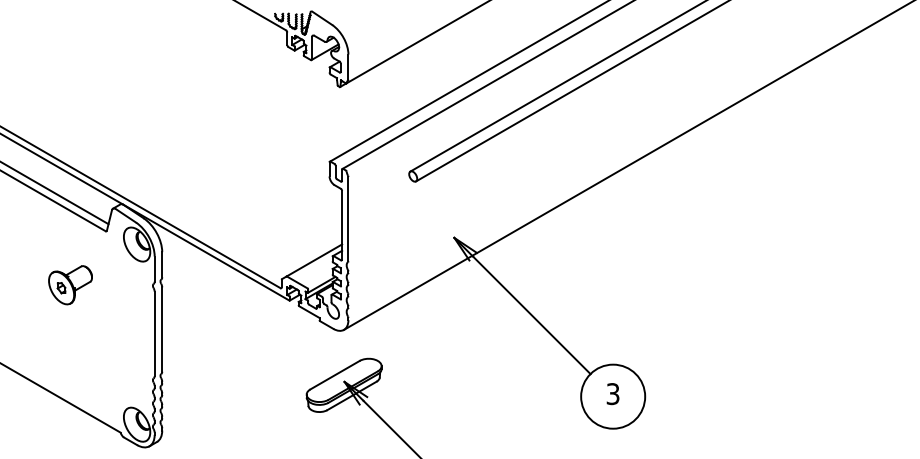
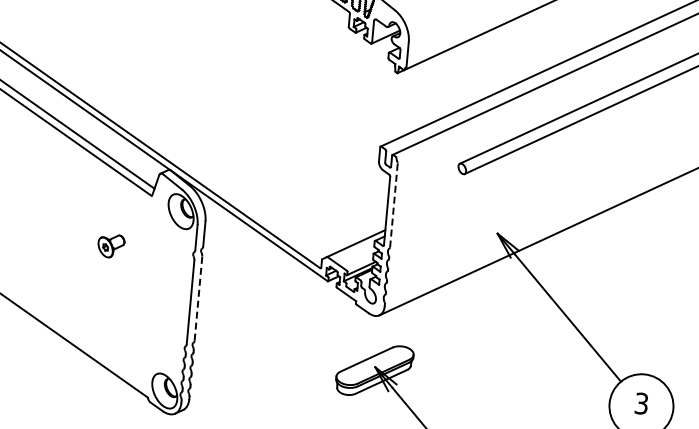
line: (348, 218) -> (394, 204), solid -> dashed
part: (70, 285) -> (111, 246), size x0.6
line: (162, 329) -> (198, 298), solid -> dashed

